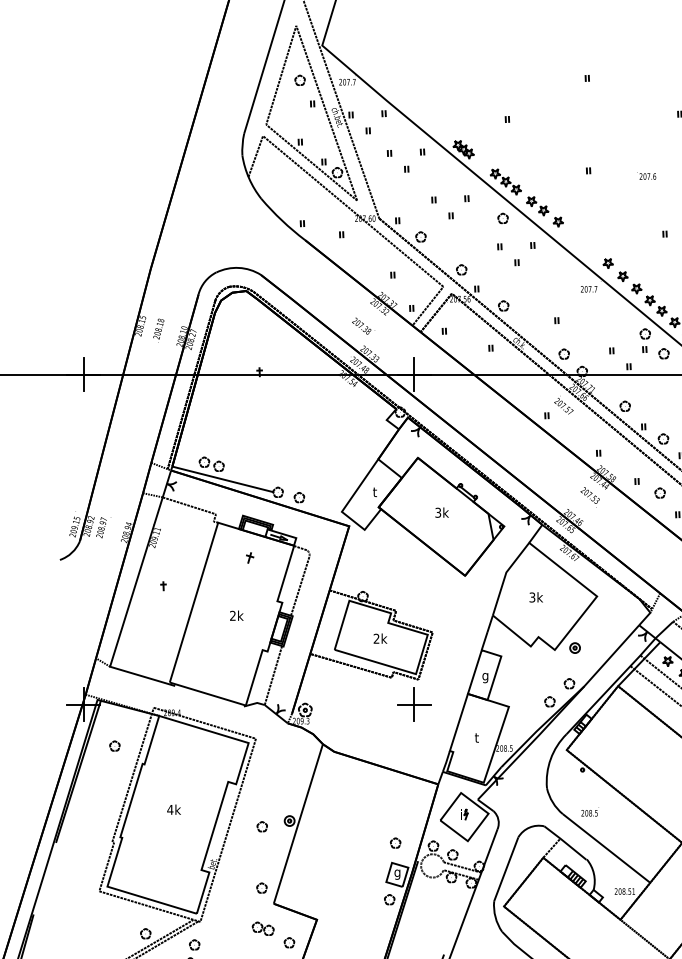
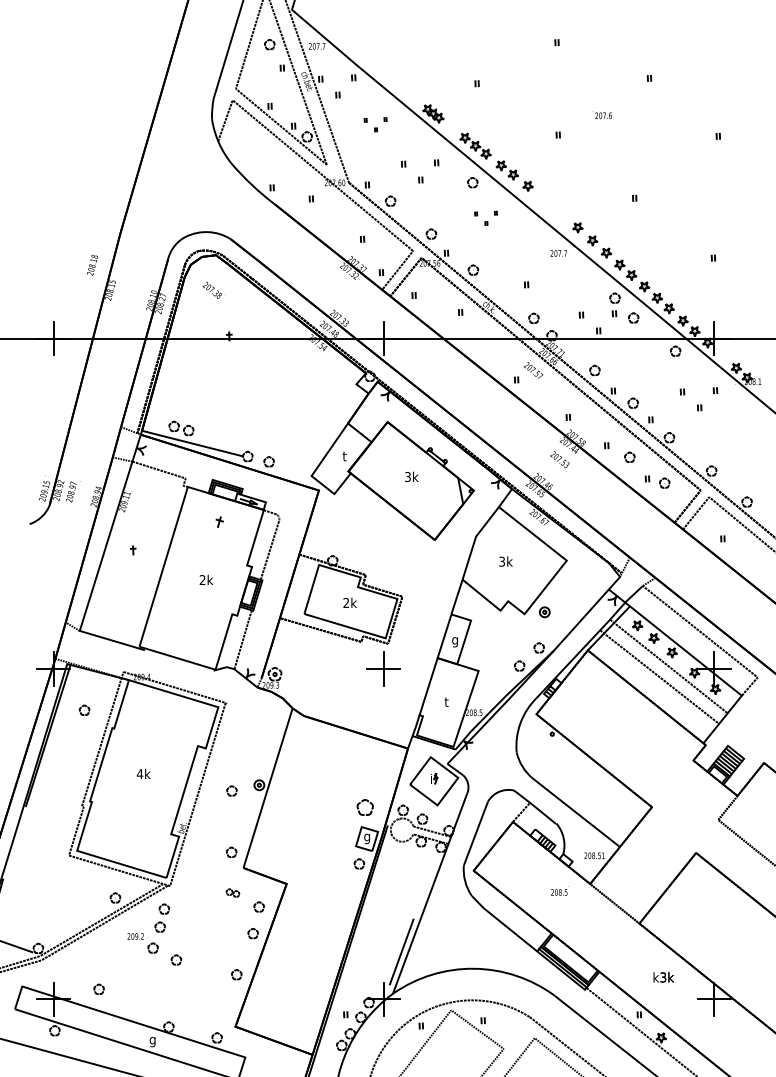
part: (405, 160) -> (375, 124), size x0.6
text: (645, 176) -> (601, 115), moved
part: (515, 254) -> (485, 218), size x0.6
text: (362, 325) -> (213, 289), moved
text: (158, 330) -> (92, 266), moved
text: (589, 811) -> (559, 890), moved
part: (395, 842) -> (365, 806), size x1.6
part: (262, 928) -> (232, 892), size x0.6

